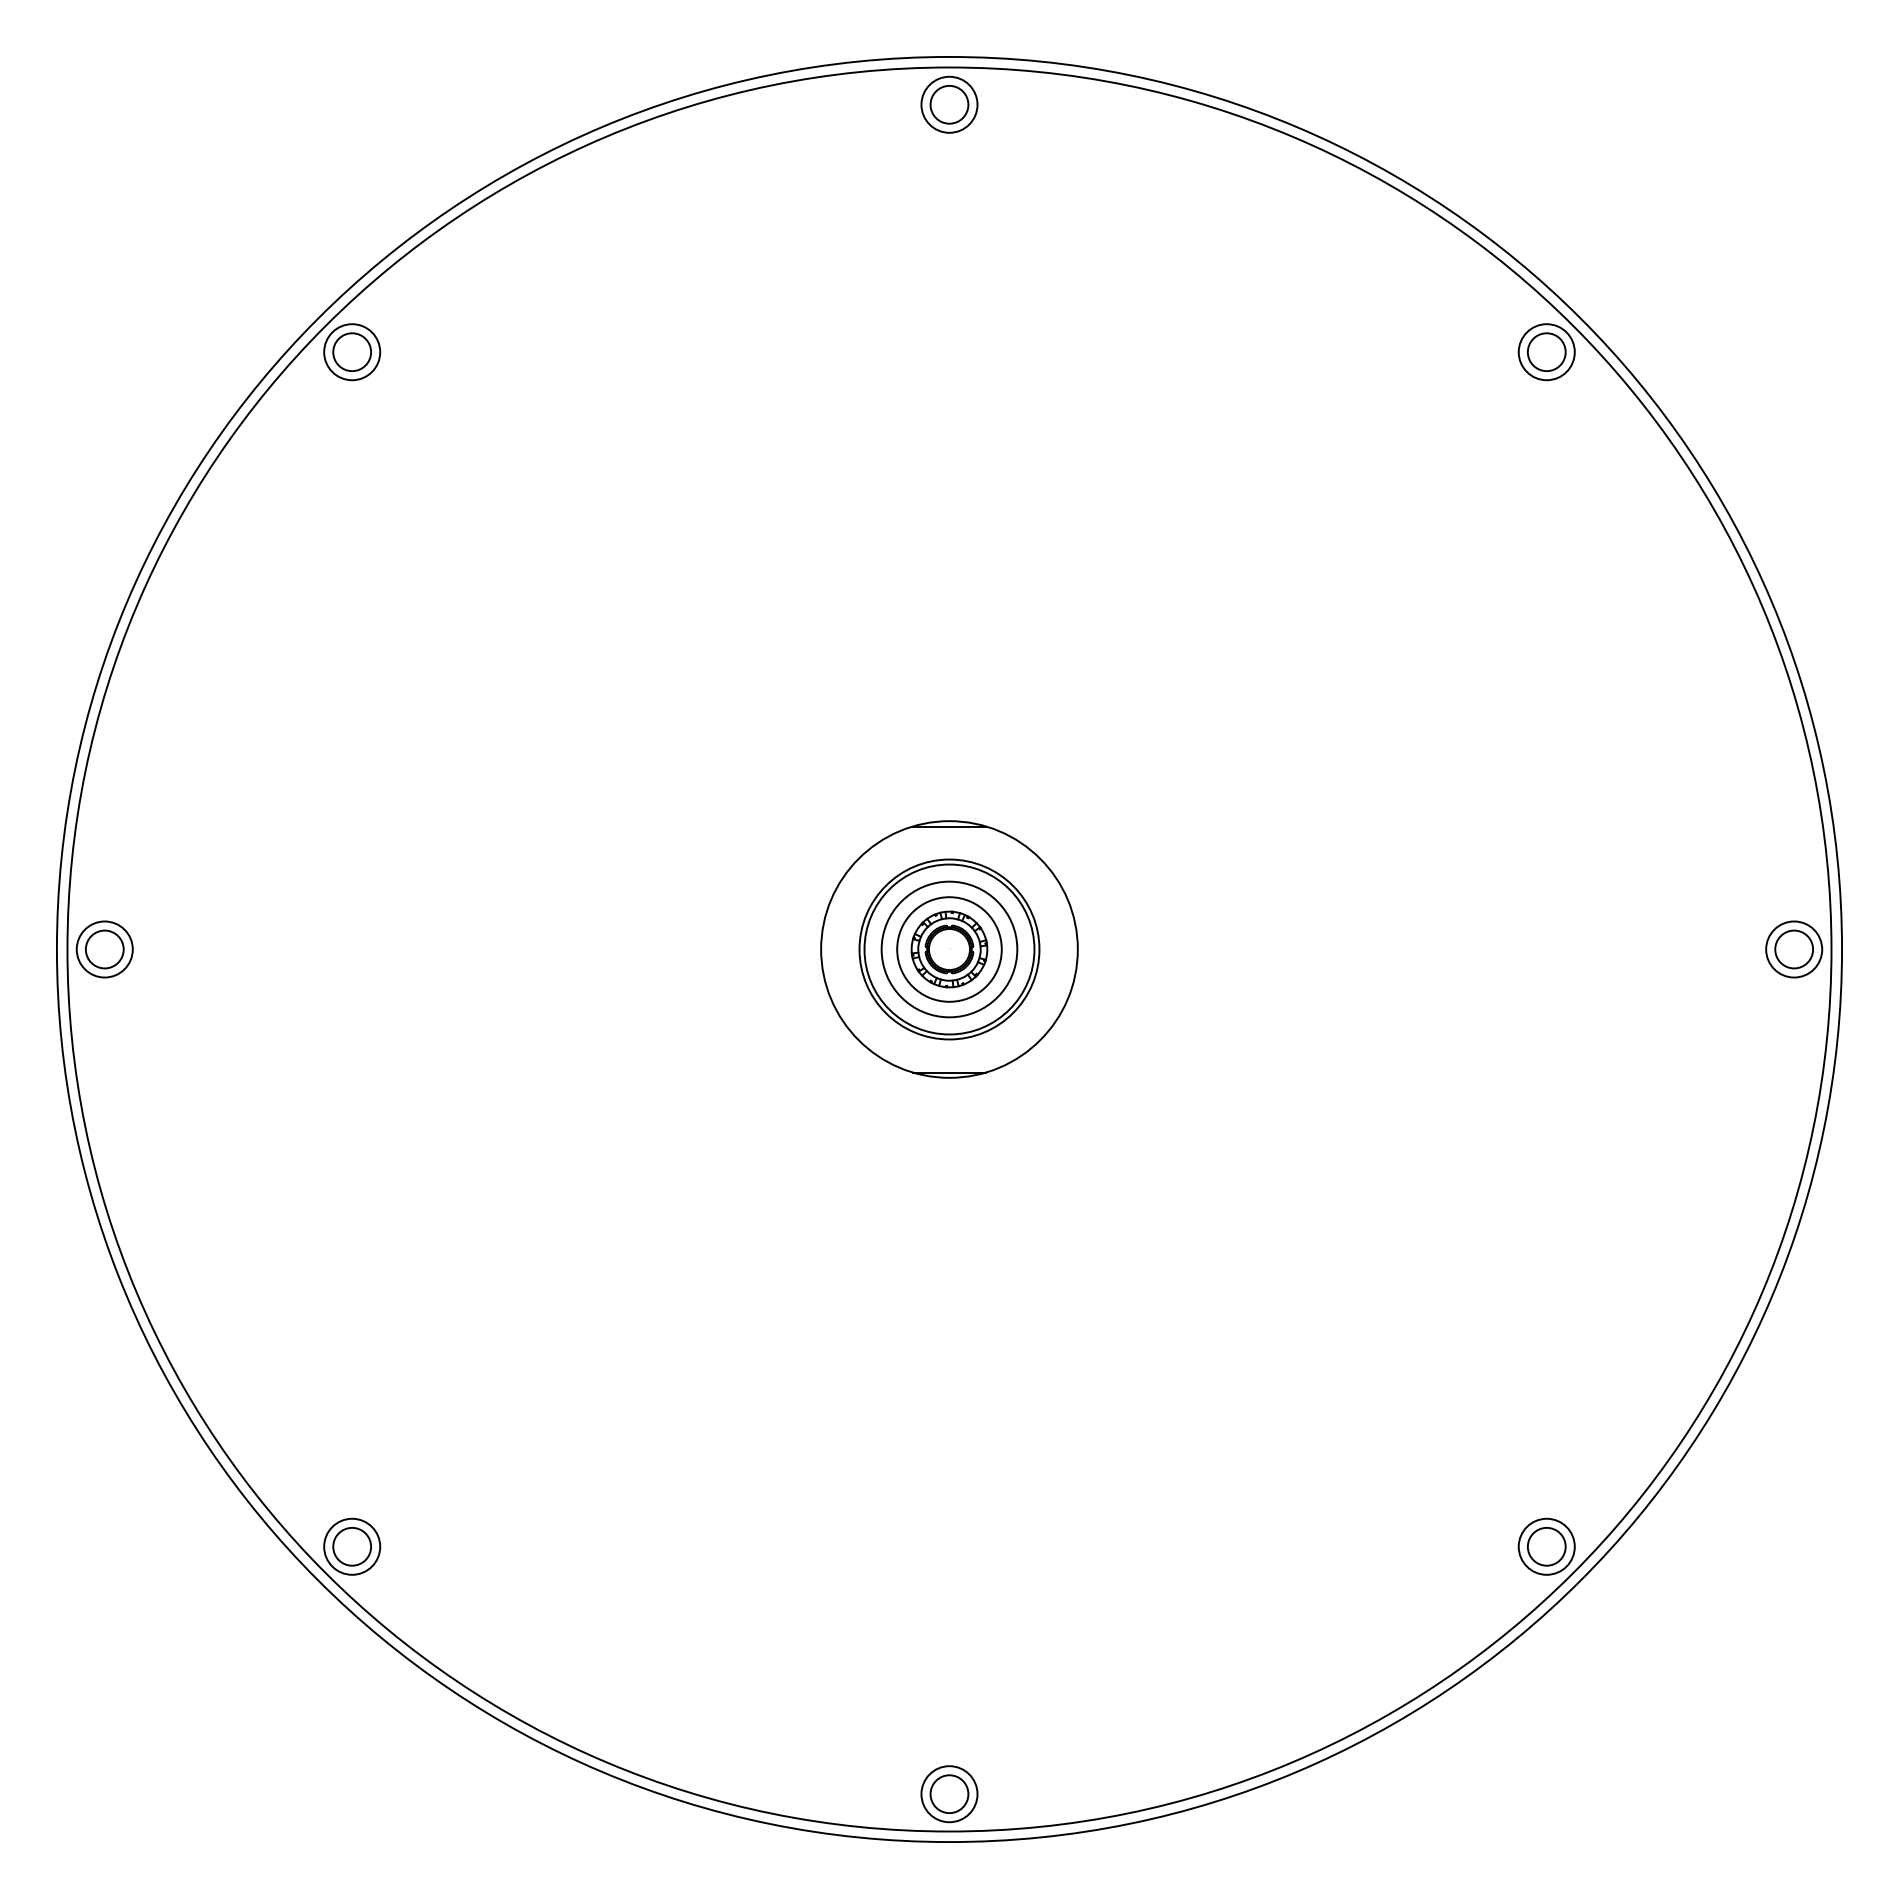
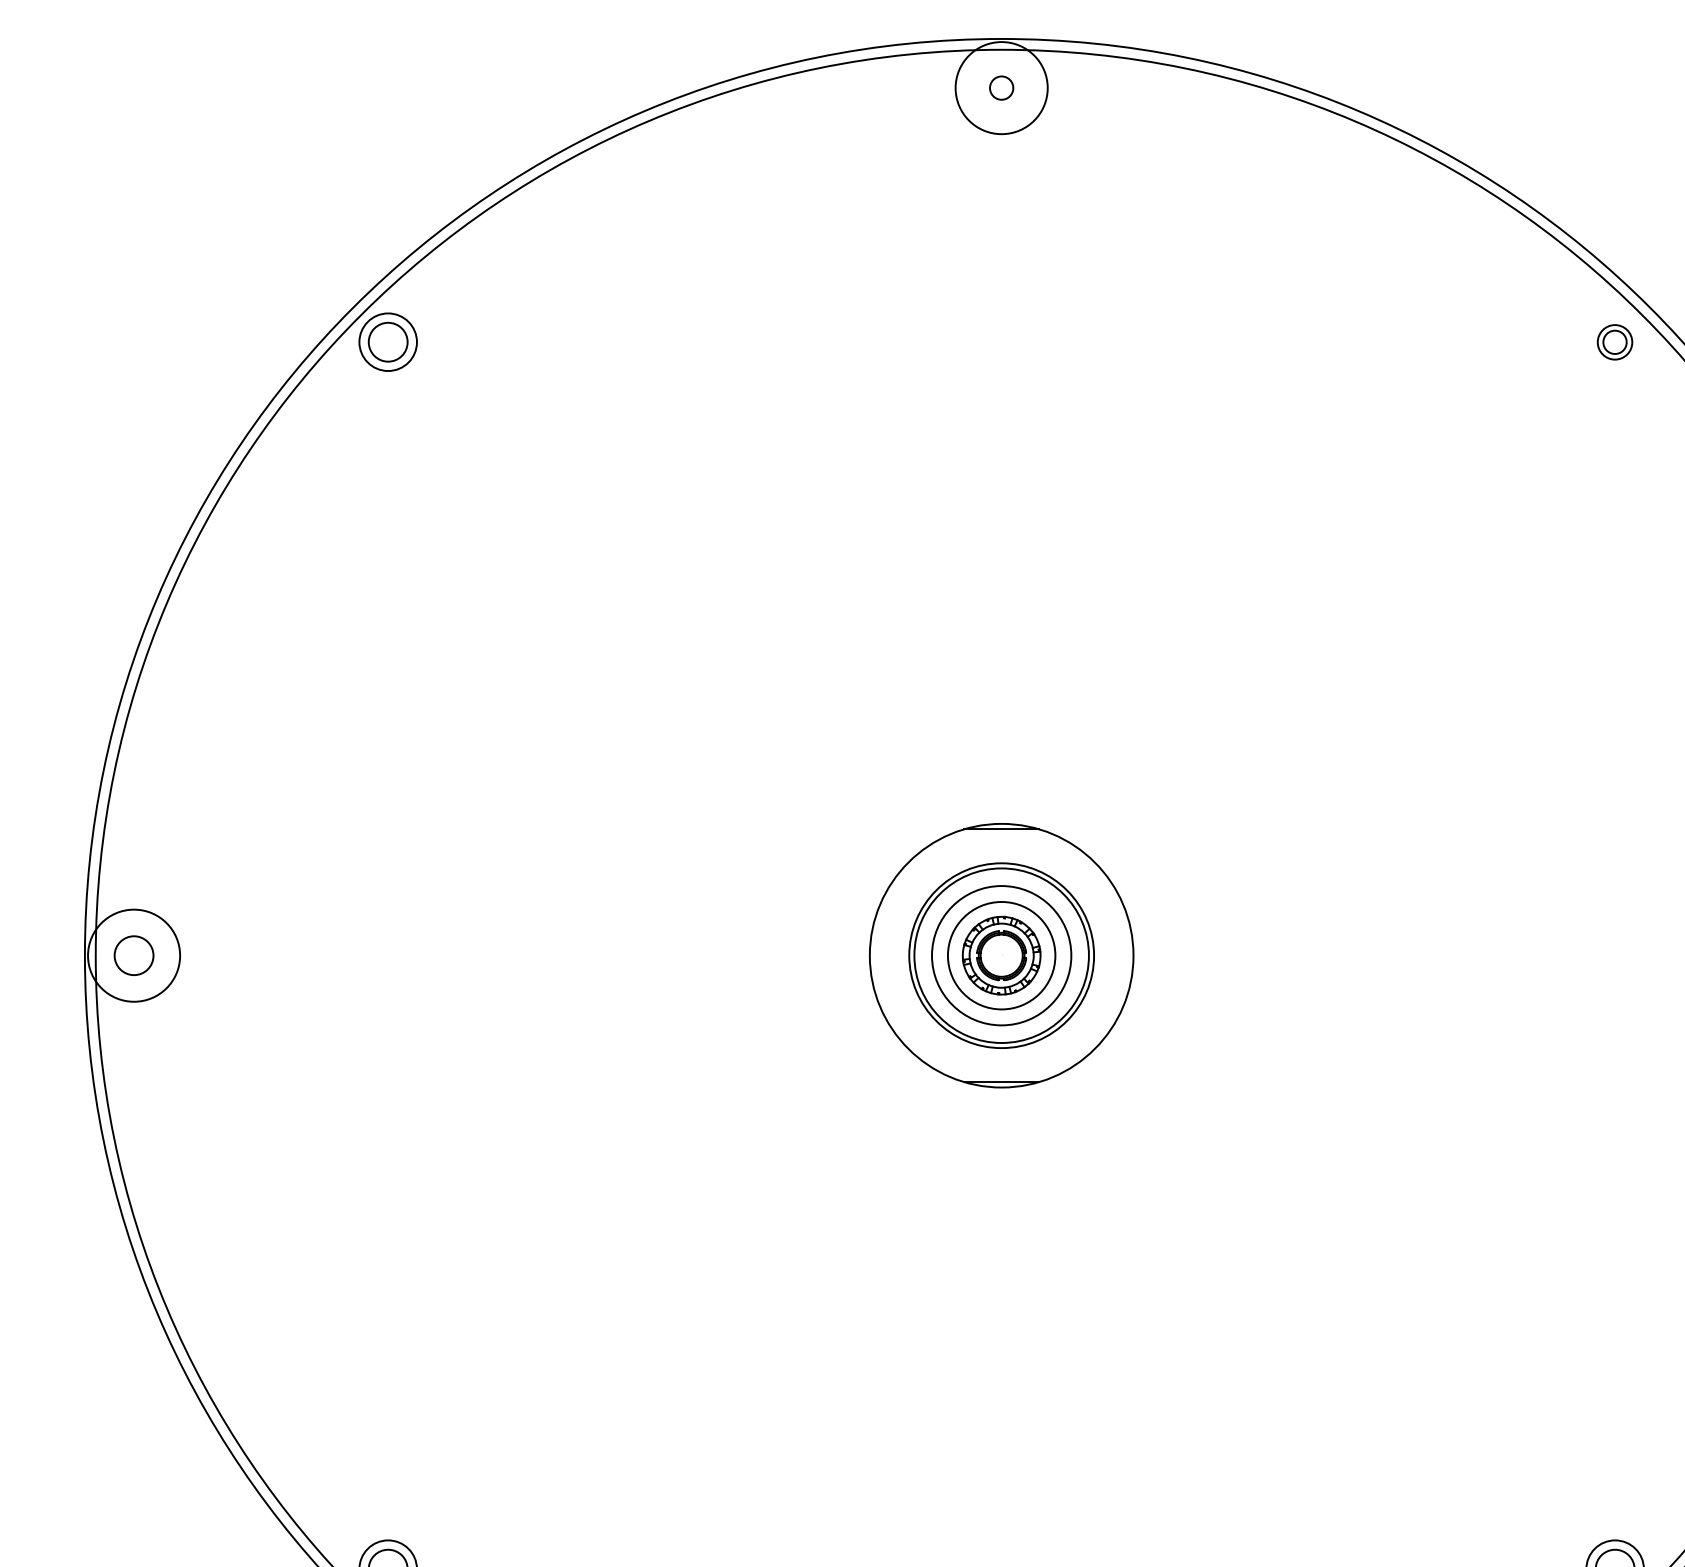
circle: (949, 104) -> (1001, 87), size x0.6
circle: (949, 104) -> (1001, 87), size x1.6
part: (1546, 352) -> (1614, 342), size x0.6
circle: (104, 949) -> (133, 955), size x1.6

